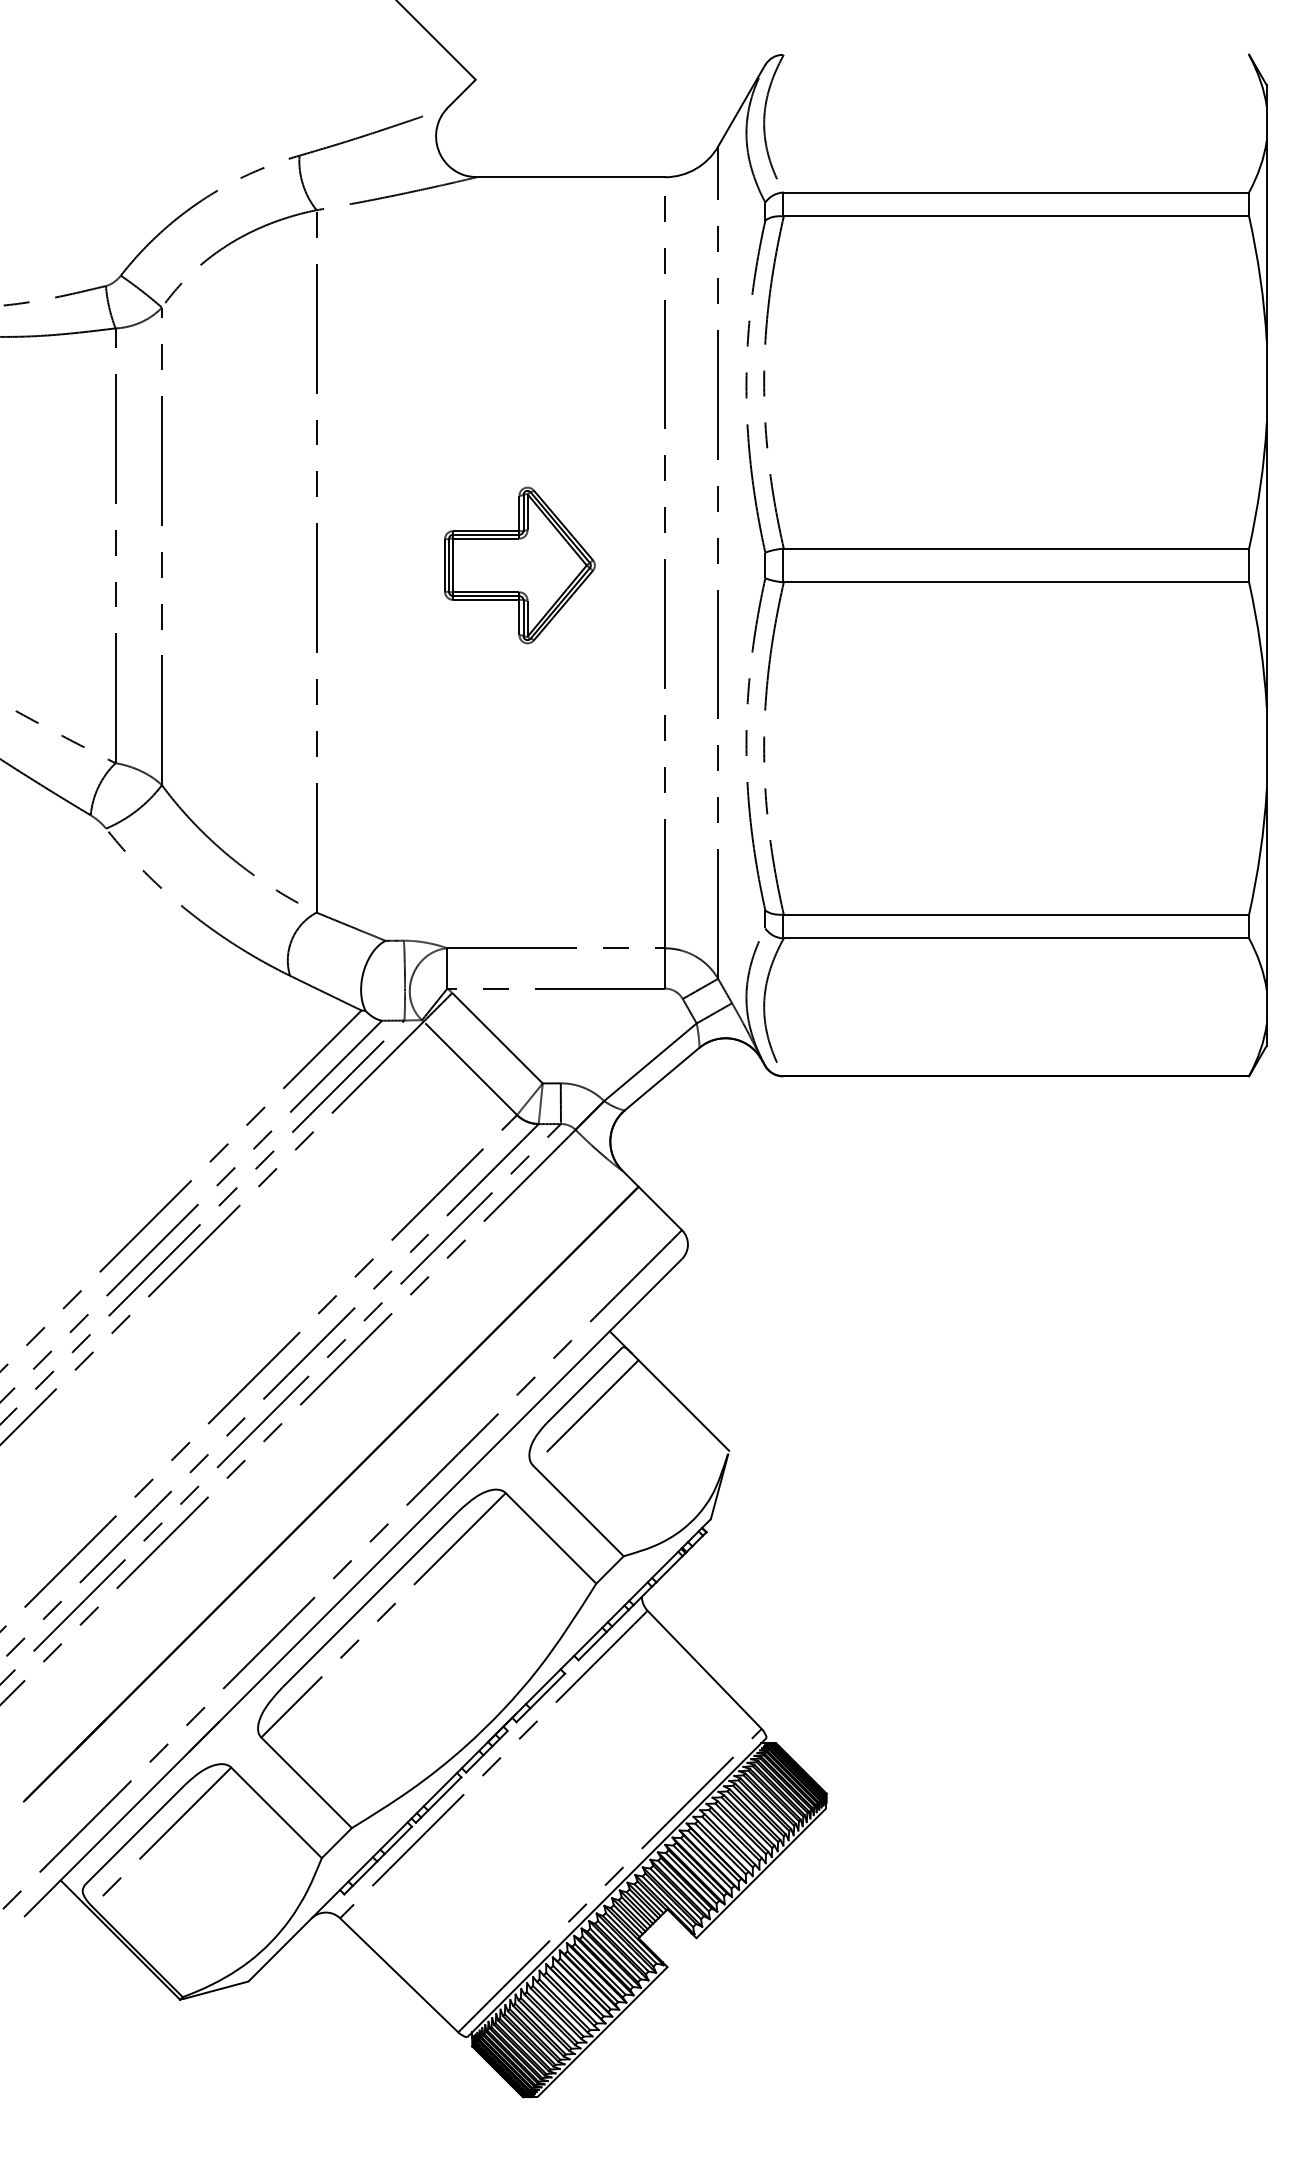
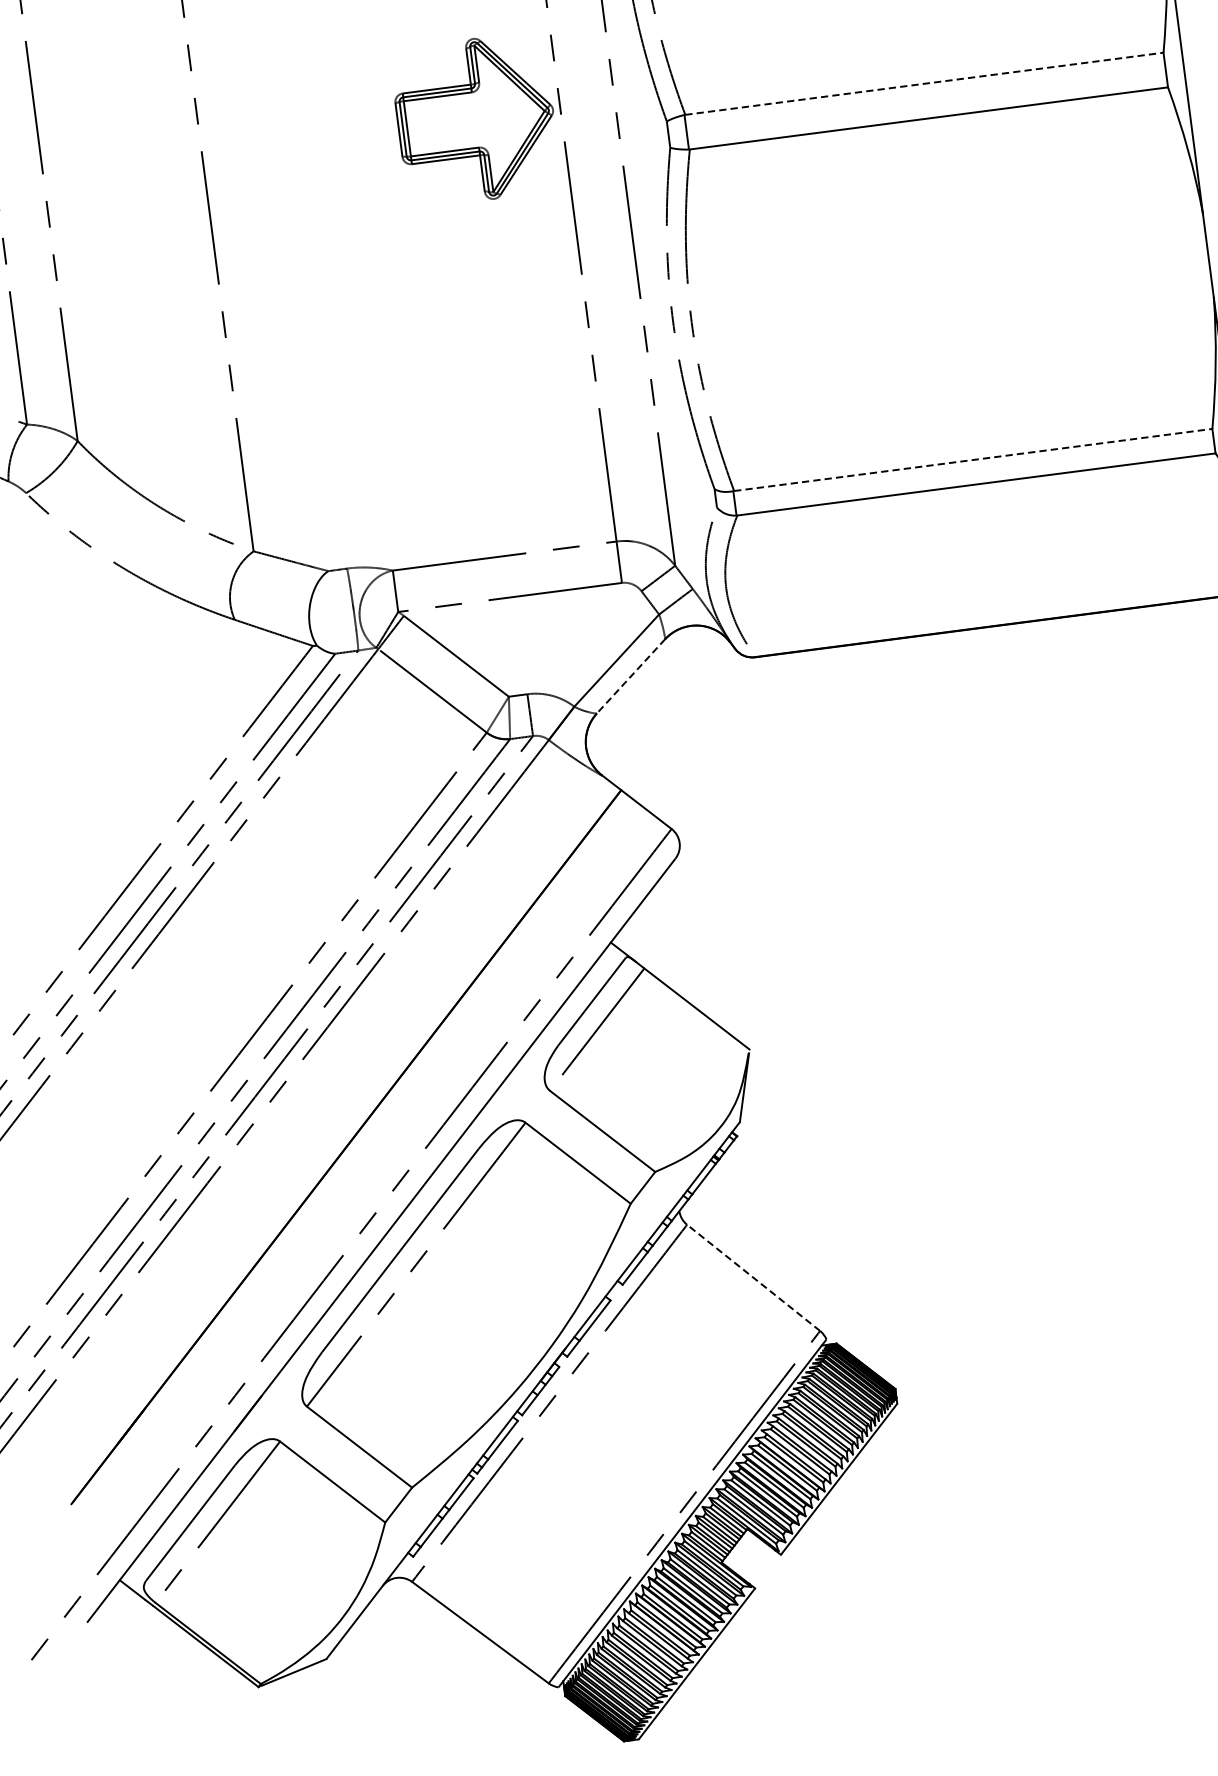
line: (1016, 548) -> (924, 83), solid -> dashed
part: (519, 565) -> (475, 119), moved
line: (1016, 914) -> (973, 459), solid -> dashed
line: (662, 1079) -> (631, 676), solid -> dashed
line: (704, 1669) -> (753, 1277), solid -> dashed

